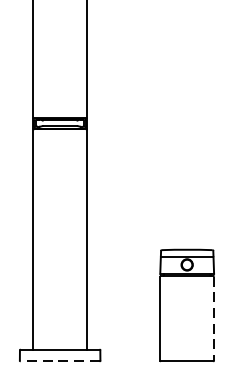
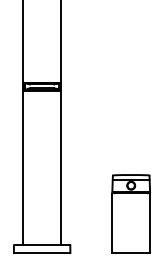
line: (214, 318) -> (150, 223), dashed -> solid
line: (60, 361) -> (42, 253), dashed -> solid

